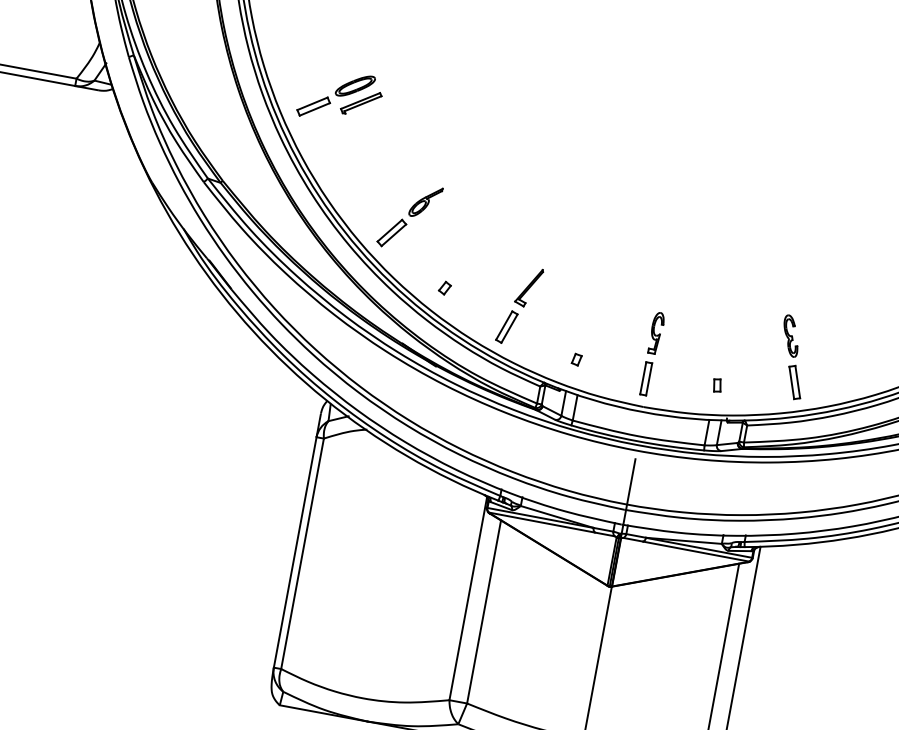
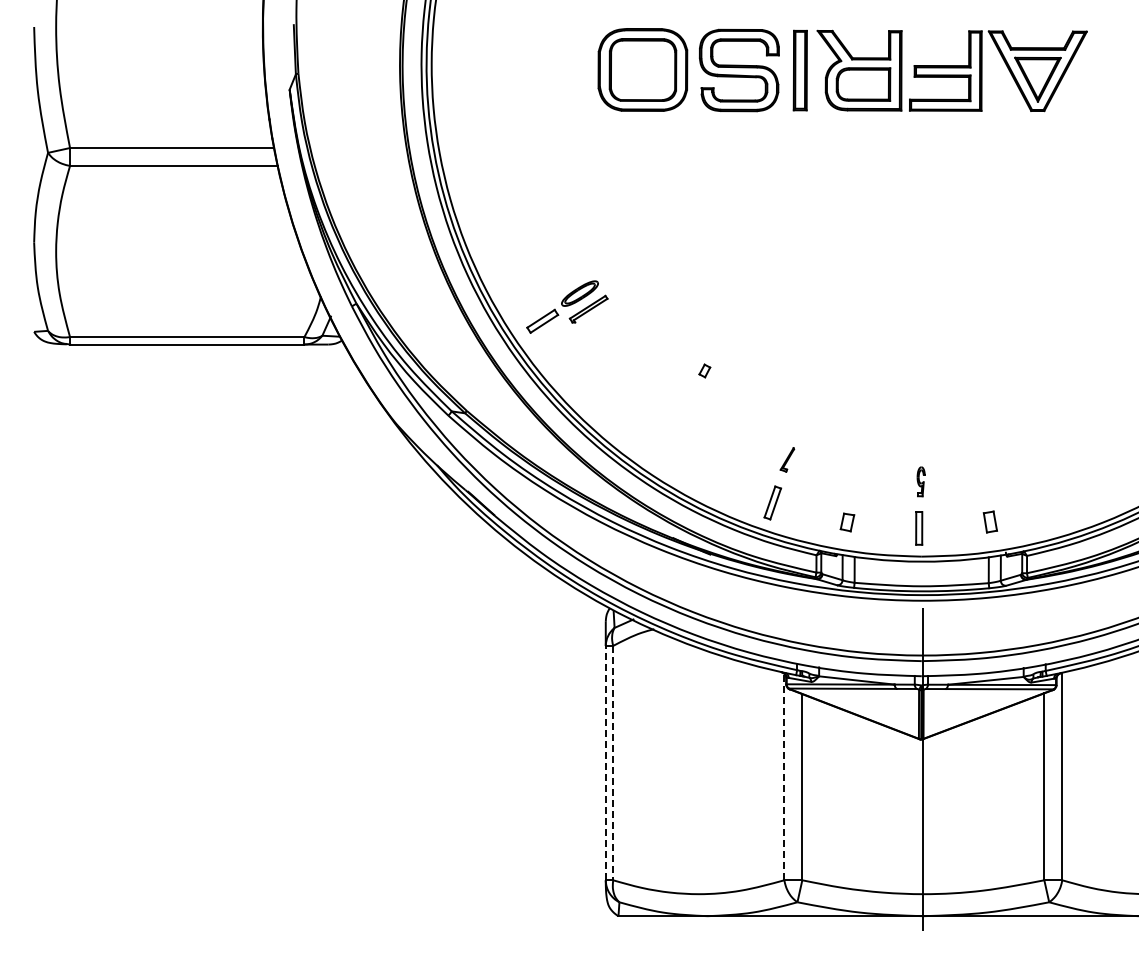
part: (409, 217) -> (657, 412), removed
part: (444, 287) -> (704, 370), moved
part: (529, 287) -> (787, 459), size x0.6
part: (656, 333) -> (921, 481), size x0.7
part: (792, 357) -> (1059, 480), removed
part: (576, 358) -> (847, 521), size x1.6
part: (717, 385) -> (990, 521), size x1.6
line: (295, 551) -> (605, 762), solid -> dashed
line: (302, 554) -> (613, 763), solid -> dashed
line: (468, 598) -> (784, 776), solid -> dashed

